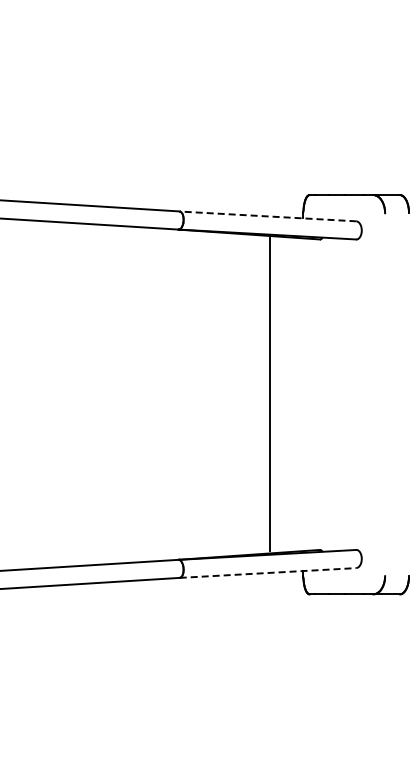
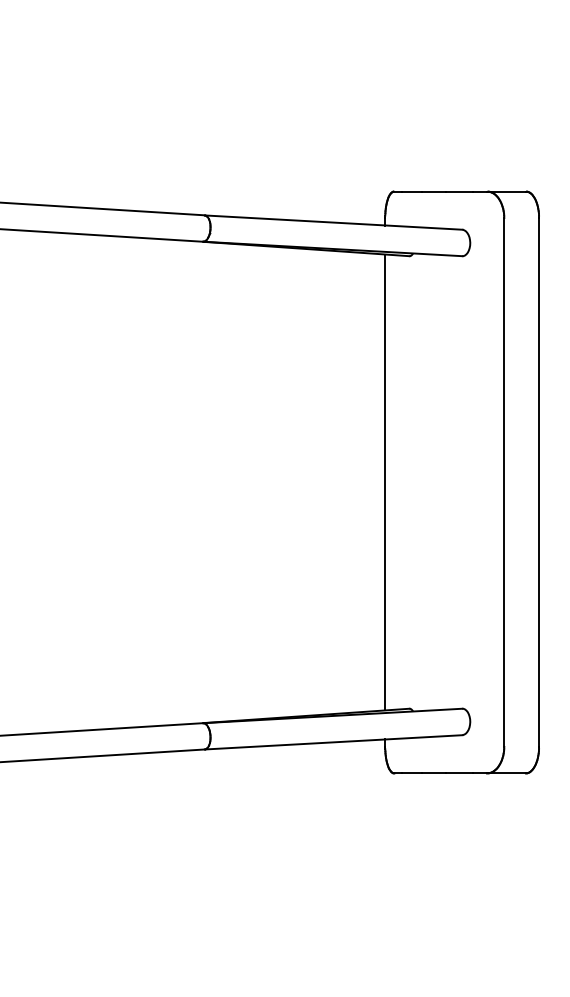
line: (268, 216) -> (334, 222), dashed -> solid
line: (270, 394) -> (385, 482), moved
line: (385, 394) -> (504, 482), added
line: (408, 394) -> (538, 482), added
line: (268, 573) -> (334, 743), dashed -> solid

